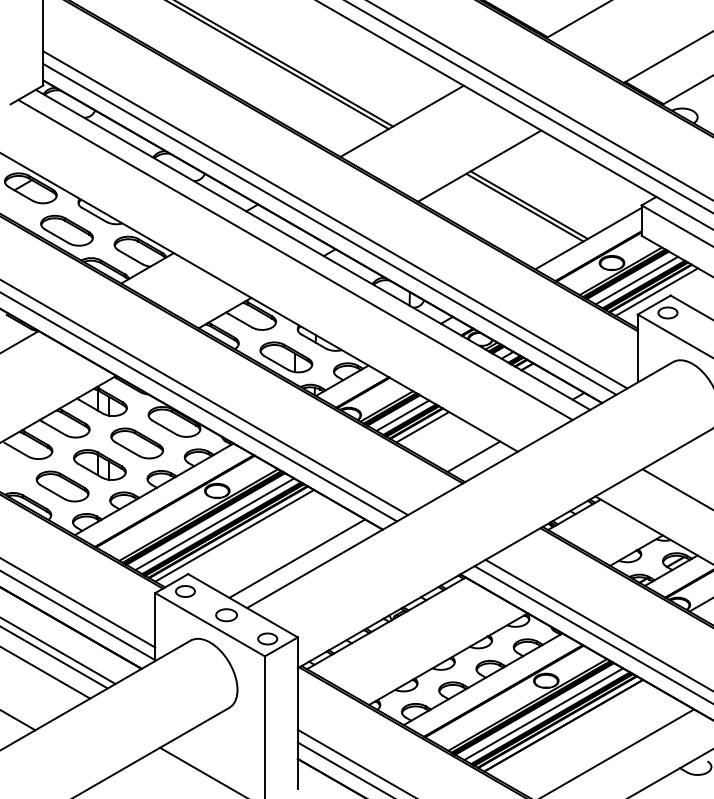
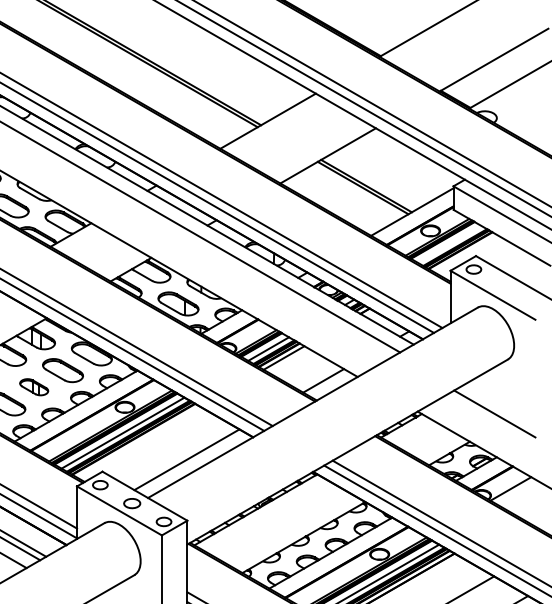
line: (636, 280) -> (449, 244), removed
line: (656, 291) -> (465, 252), removed
part: (99, 464) -> (33, 386), size x0.7
line: (234, 535) -> (138, 441), removed

